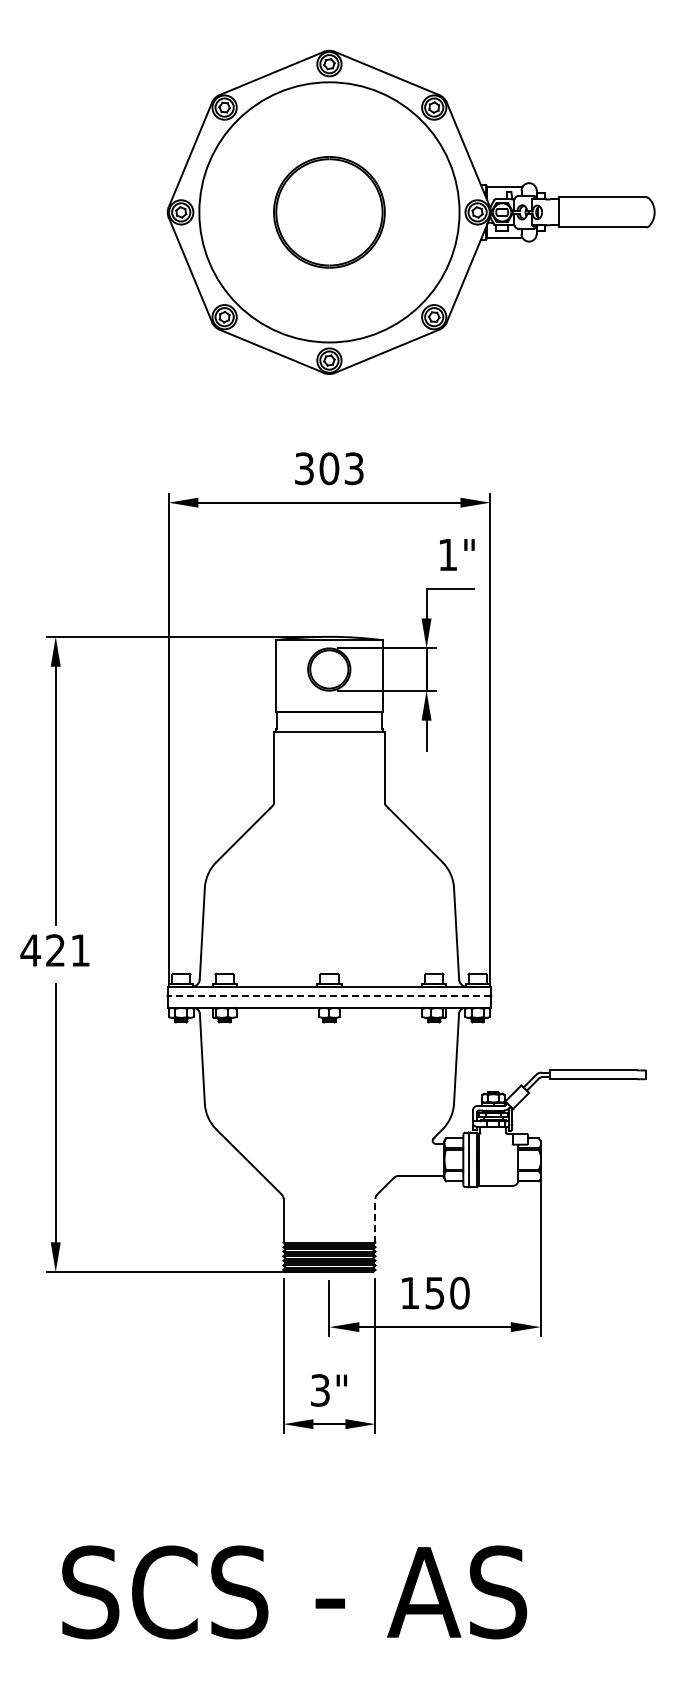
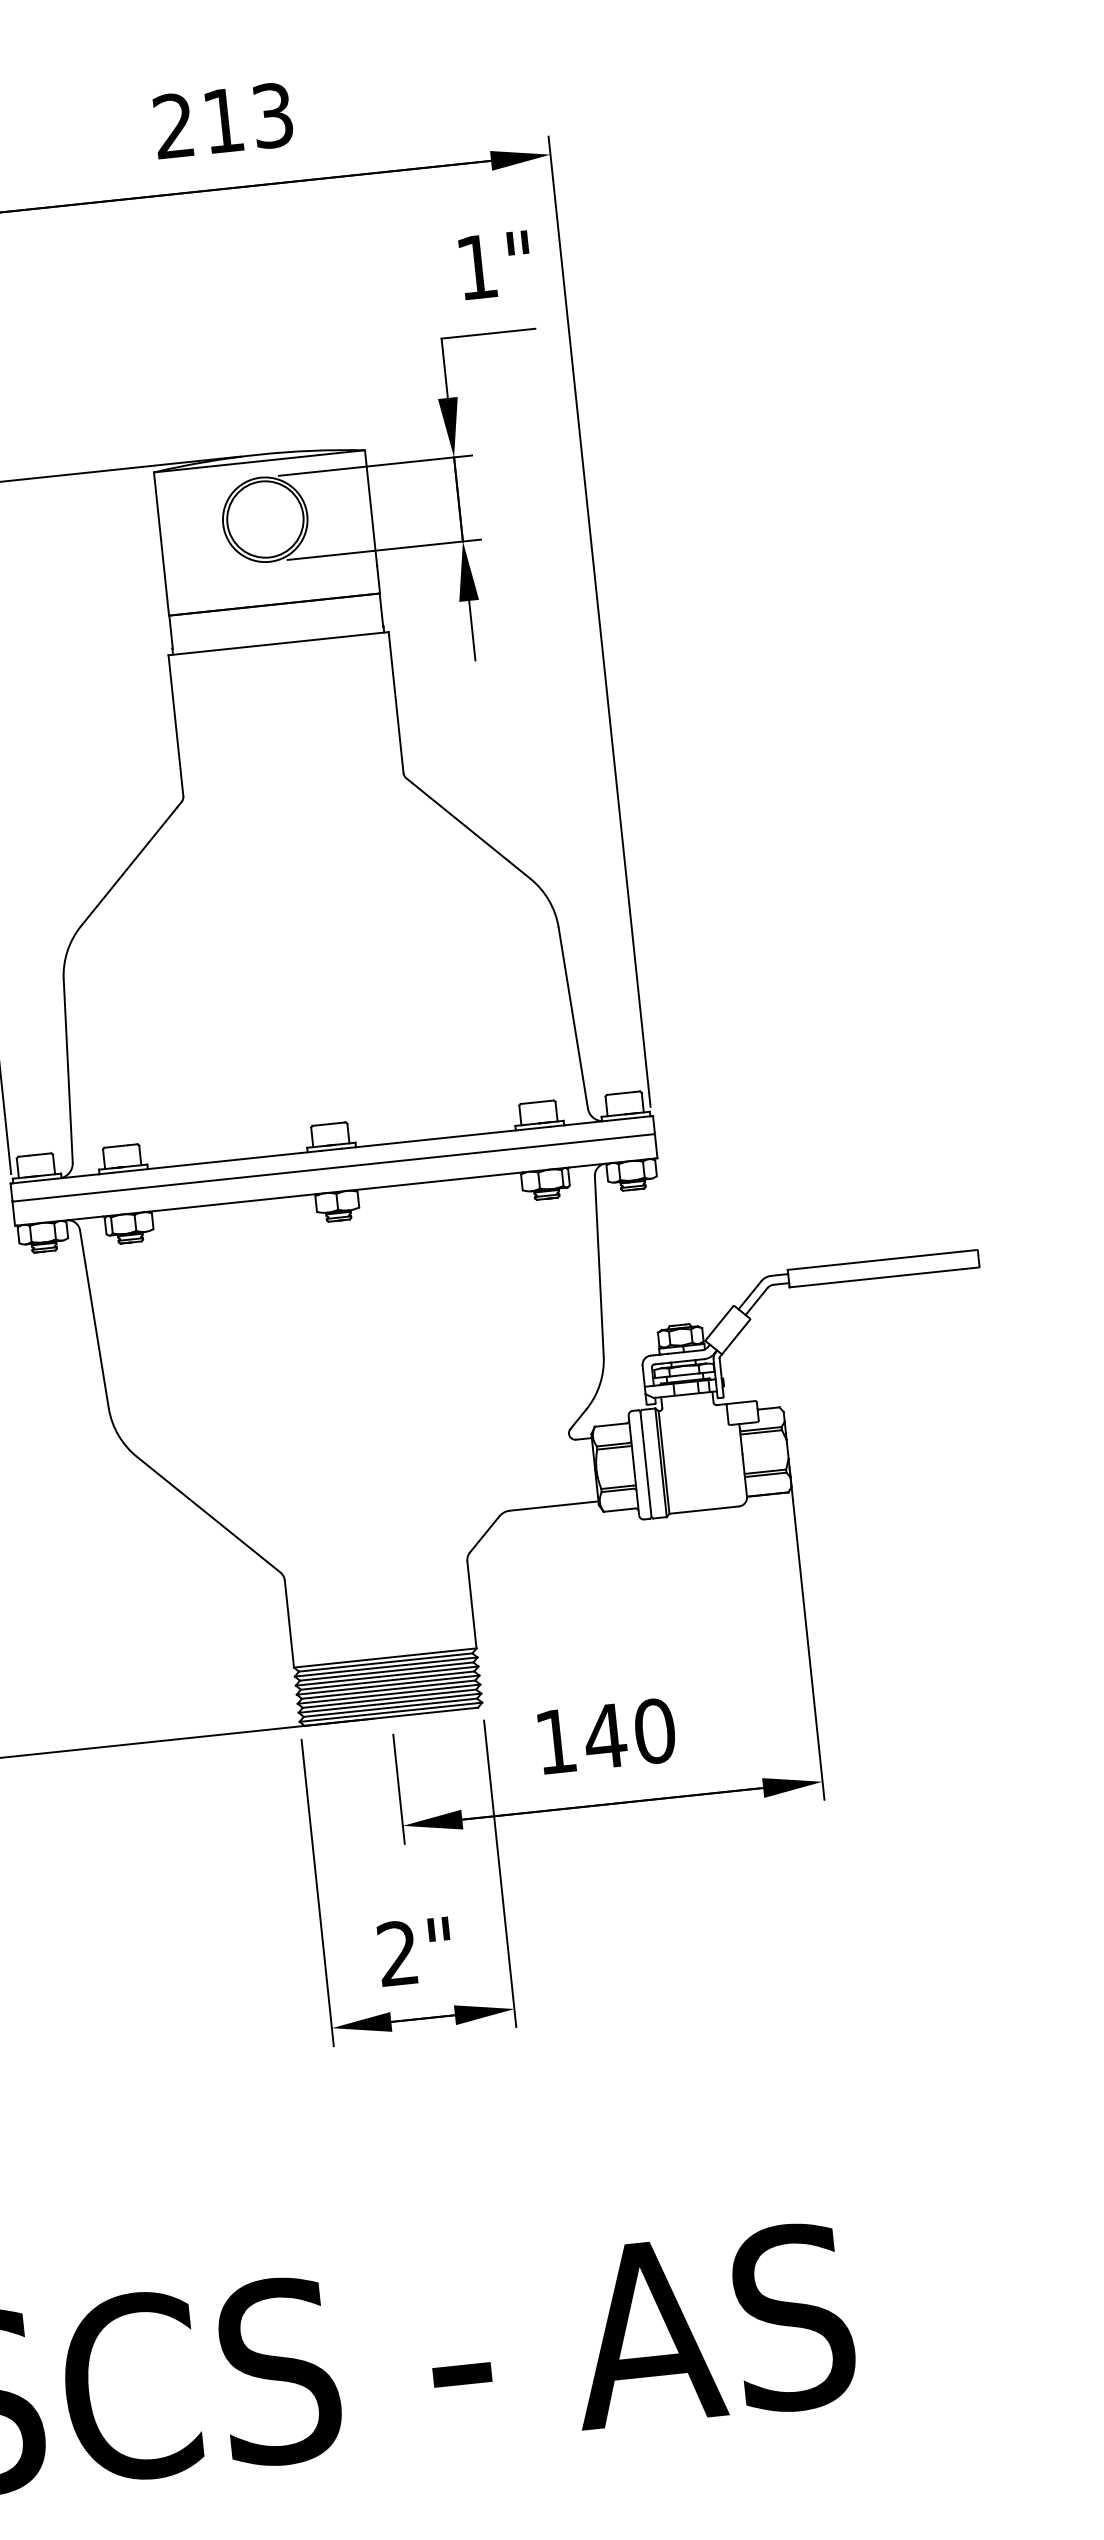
text: (317, 468) -> (199, 122), 303 -> 213
line: (328, 995) -> (331, 1167), dashed -> solid
line: (375, 1220) -> (472, 1604), dashed -> solid
text: (434, 1293) -> (604, 1737), 150 -> 140
text: (319, 1390) -> (396, 1953), 3" -> 2"

